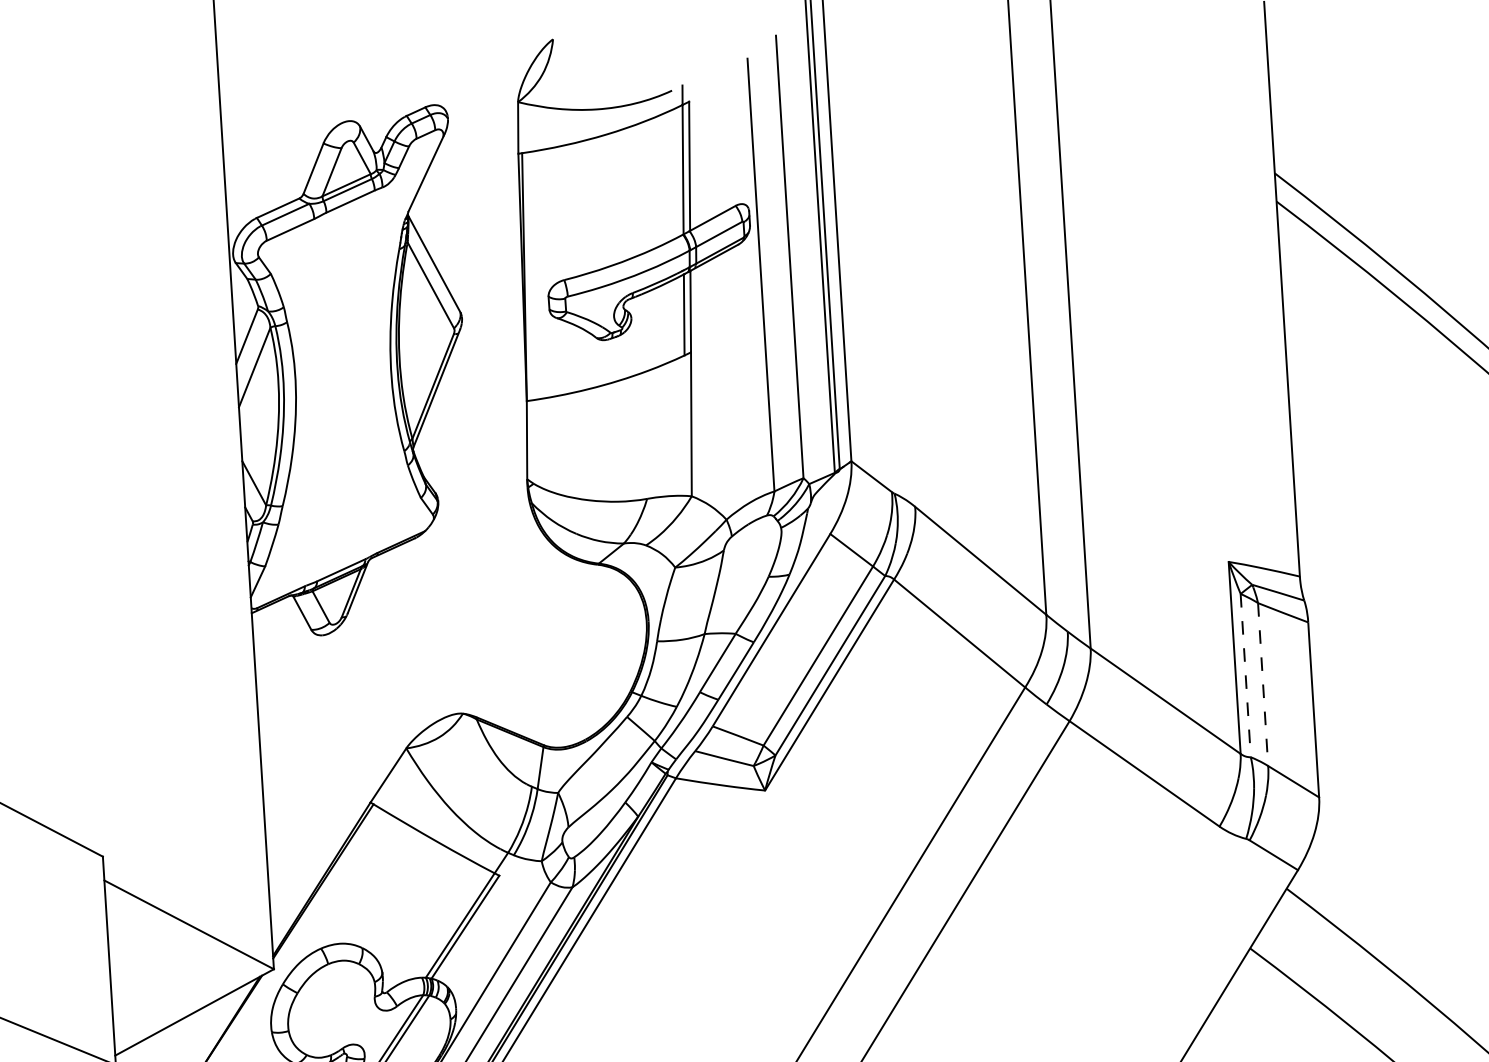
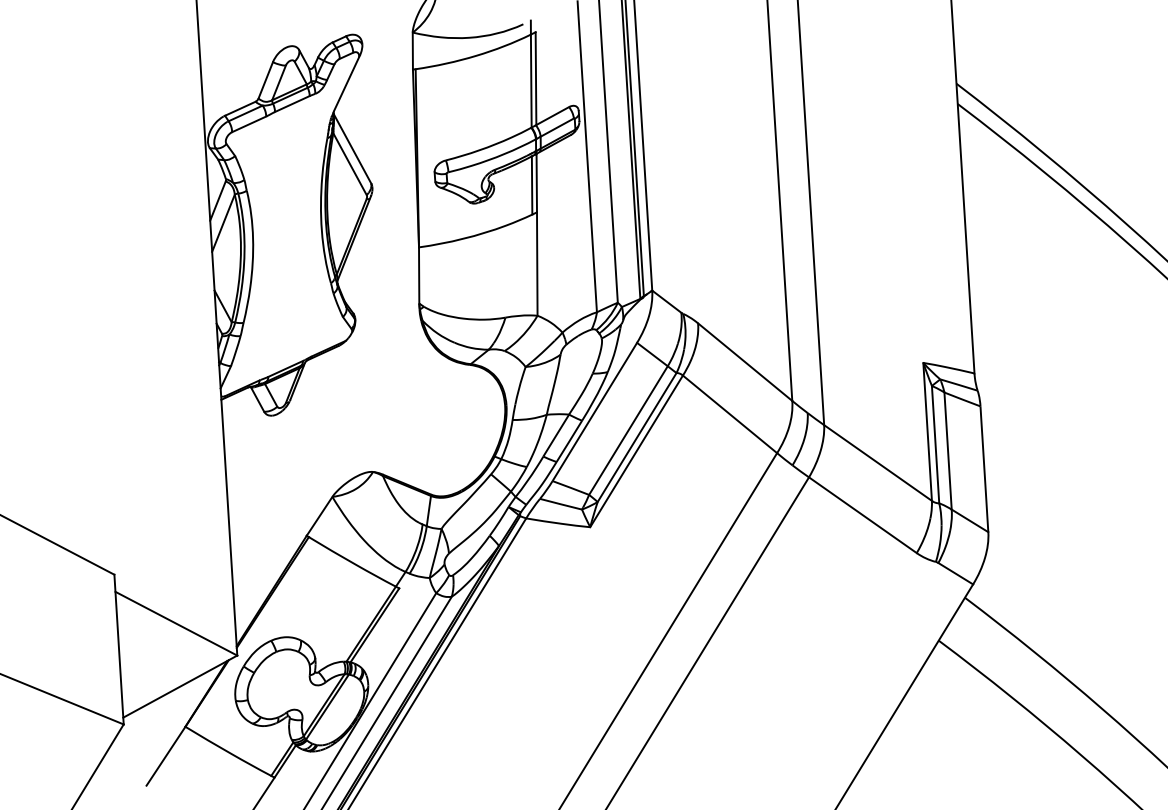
line: (1245, 675) -> (935, 444), dashed -> solid
line: (1263, 685) -> (948, 451), dashed -> solid

